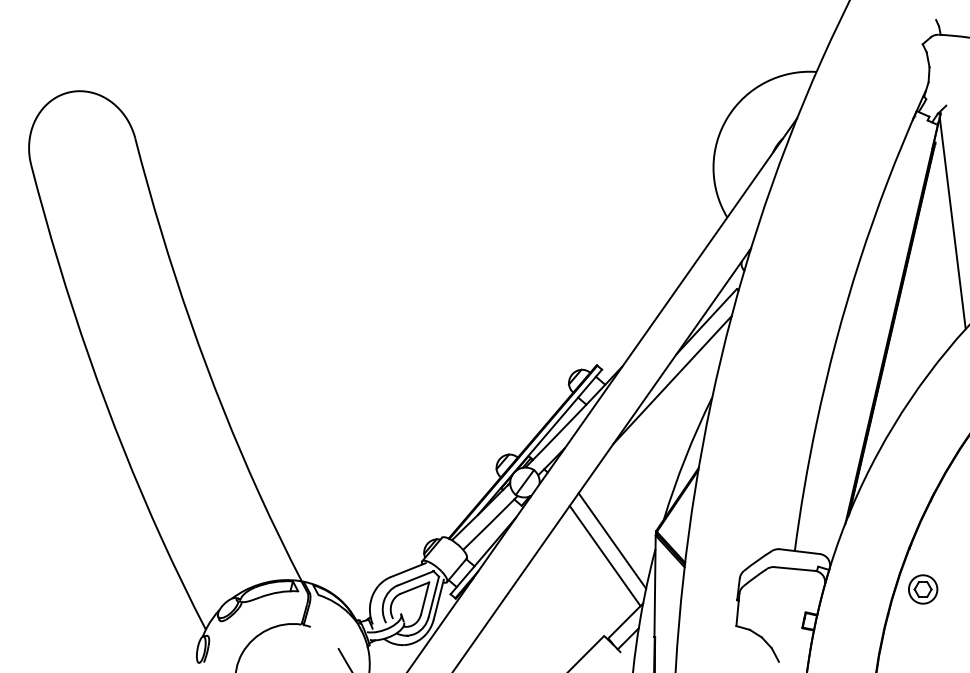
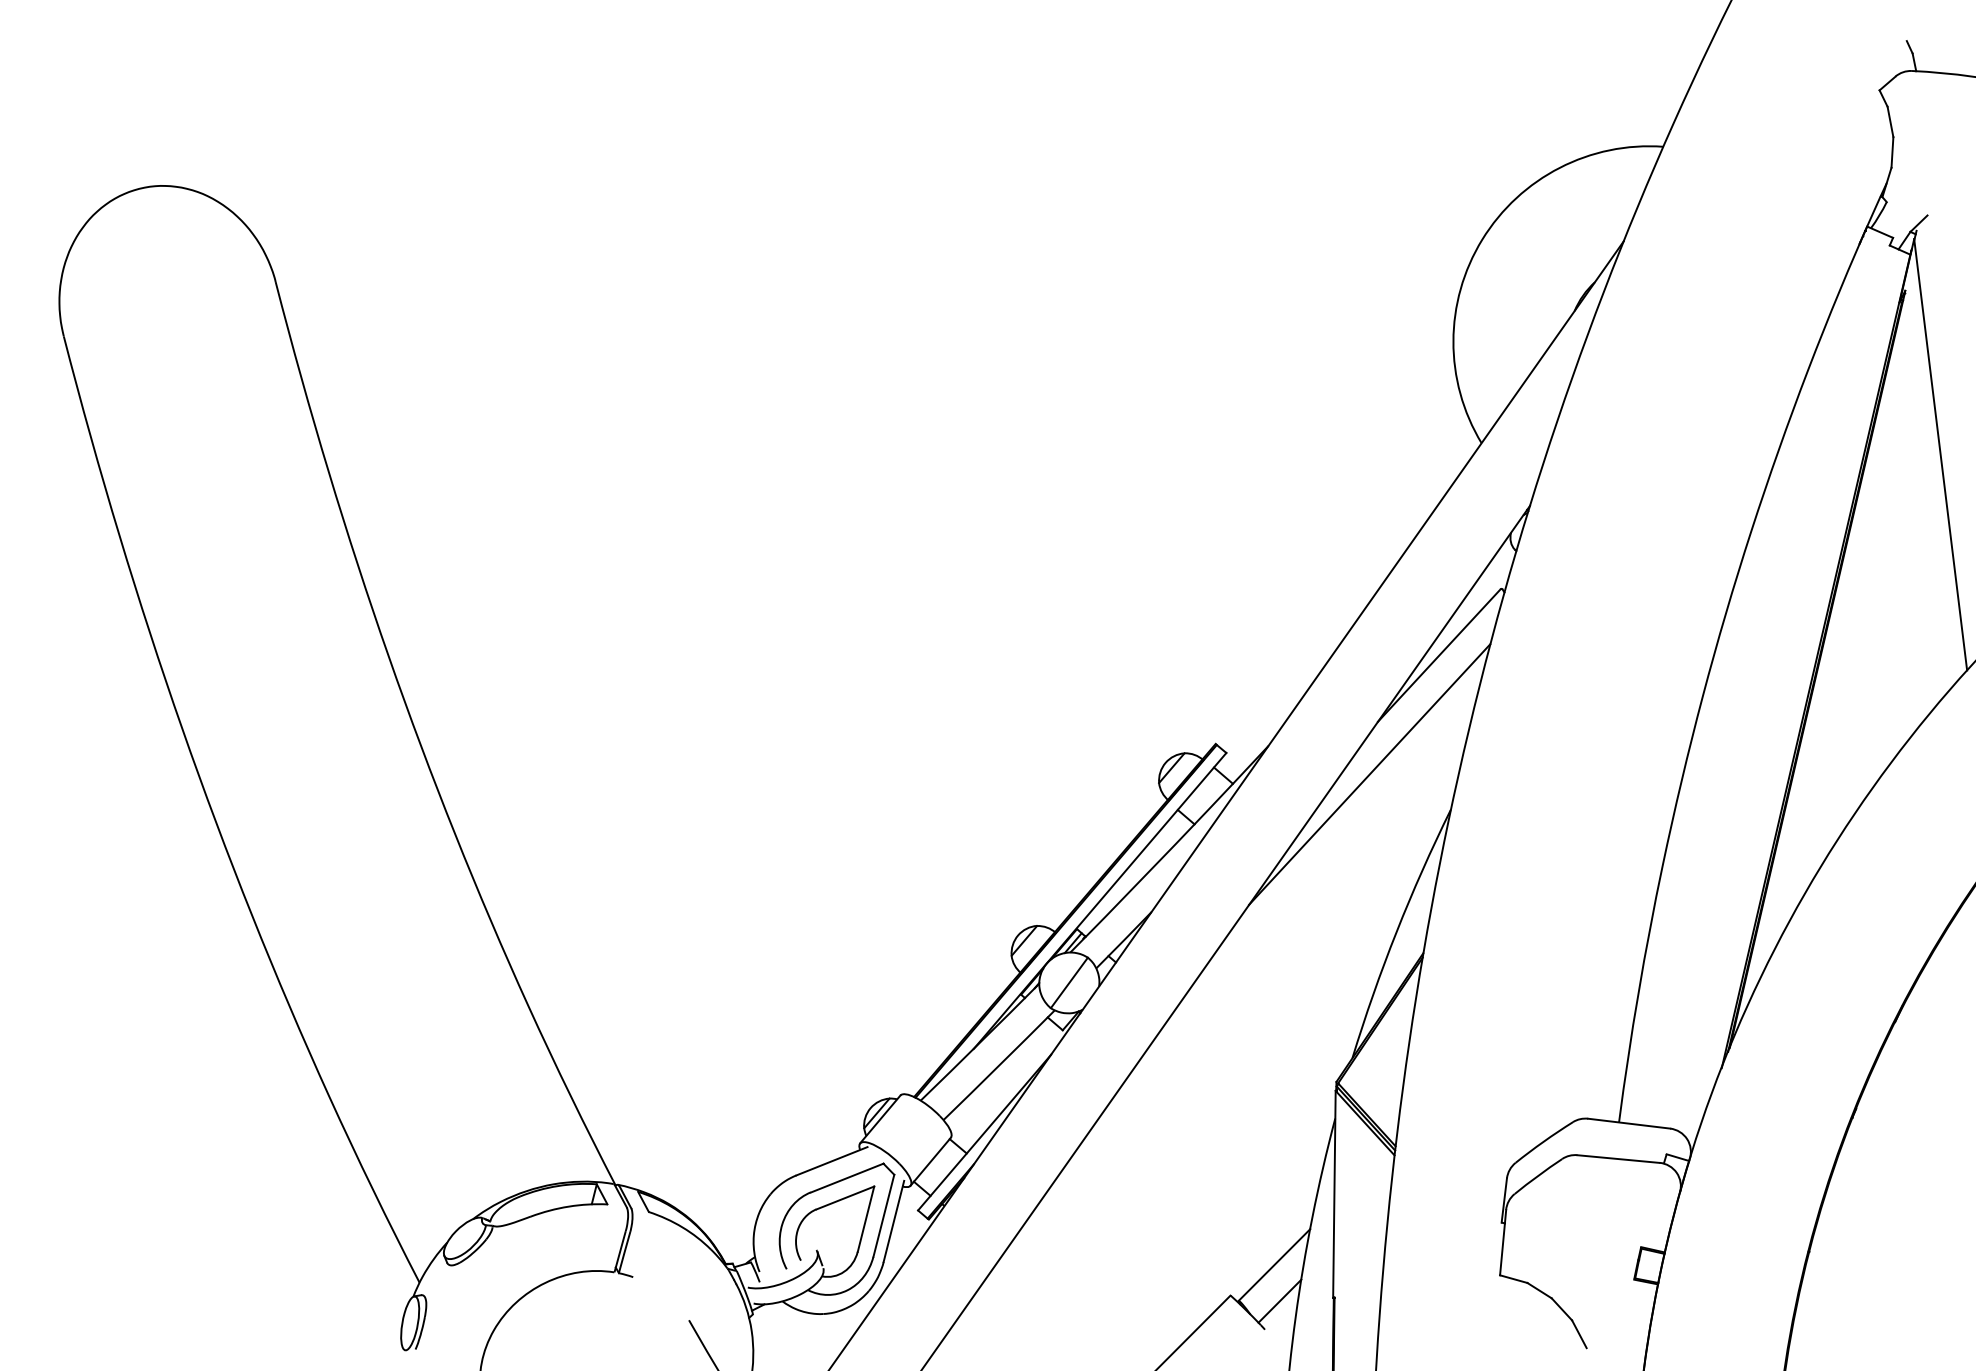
line: (612, 540) -> (1247, 1100), removed
line: (604, 555) -> (1231, 1131), removed
part: (923, 589) -> (1881, 1200), removed

